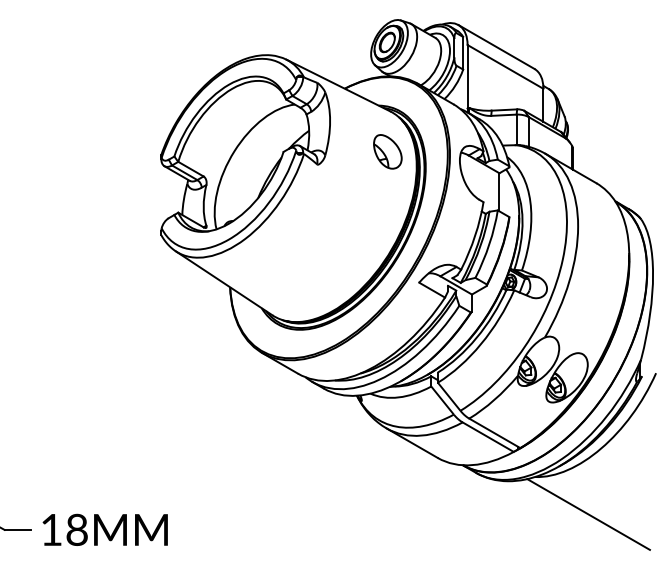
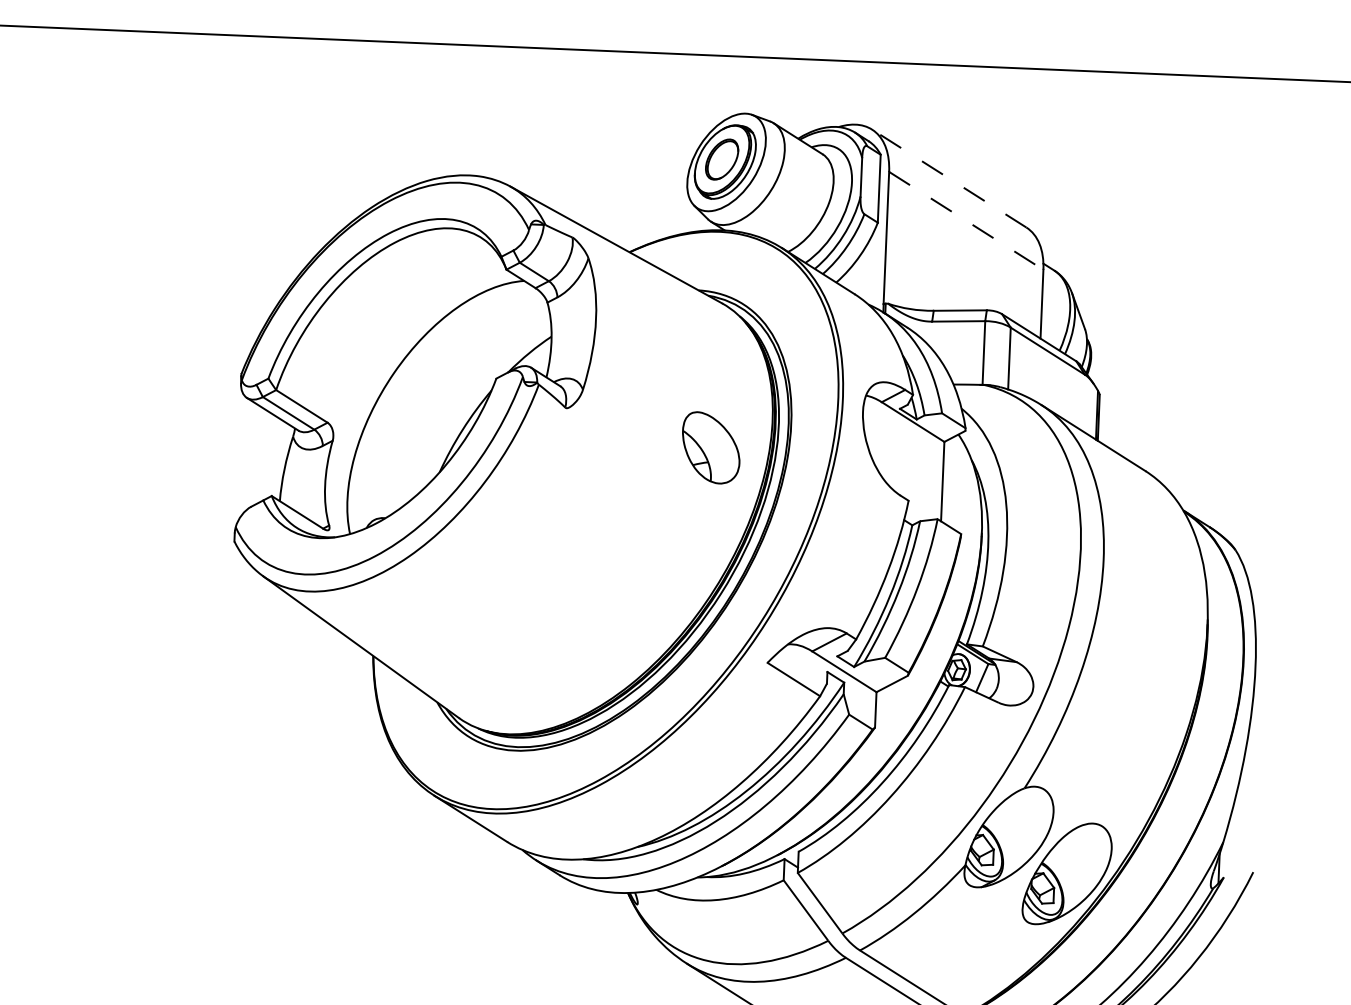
line: (496, 47) -> (949, 179), solid -> dashed
line: (505, 66) -> (966, 219), solid -> dashed
part: (387, 151) -> (710, 447), moved

